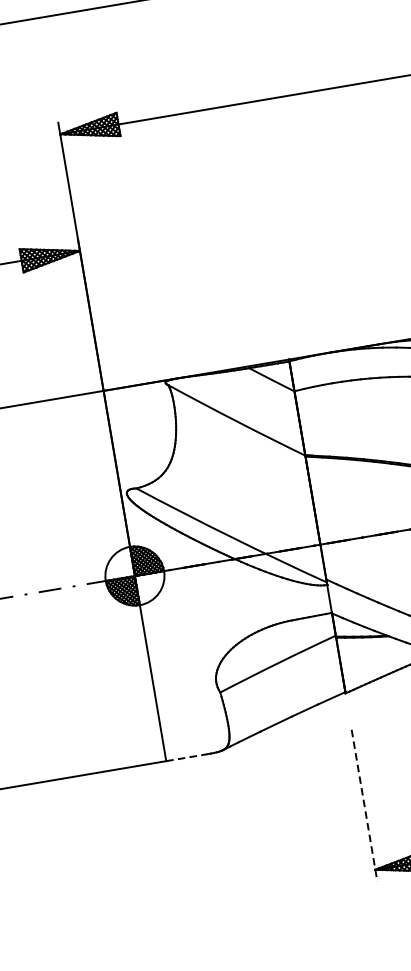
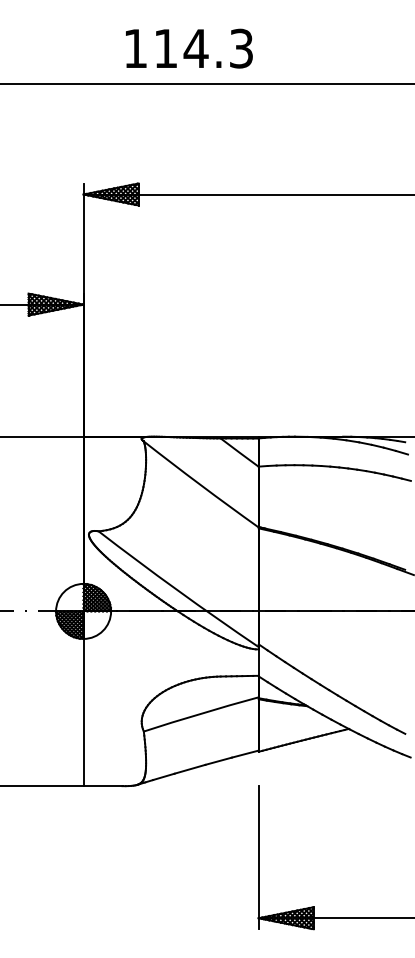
line: (187, 757) -> (103, 786), dashed -> solid
line: (364, 805) -> (258, 857), dashed -> solid

